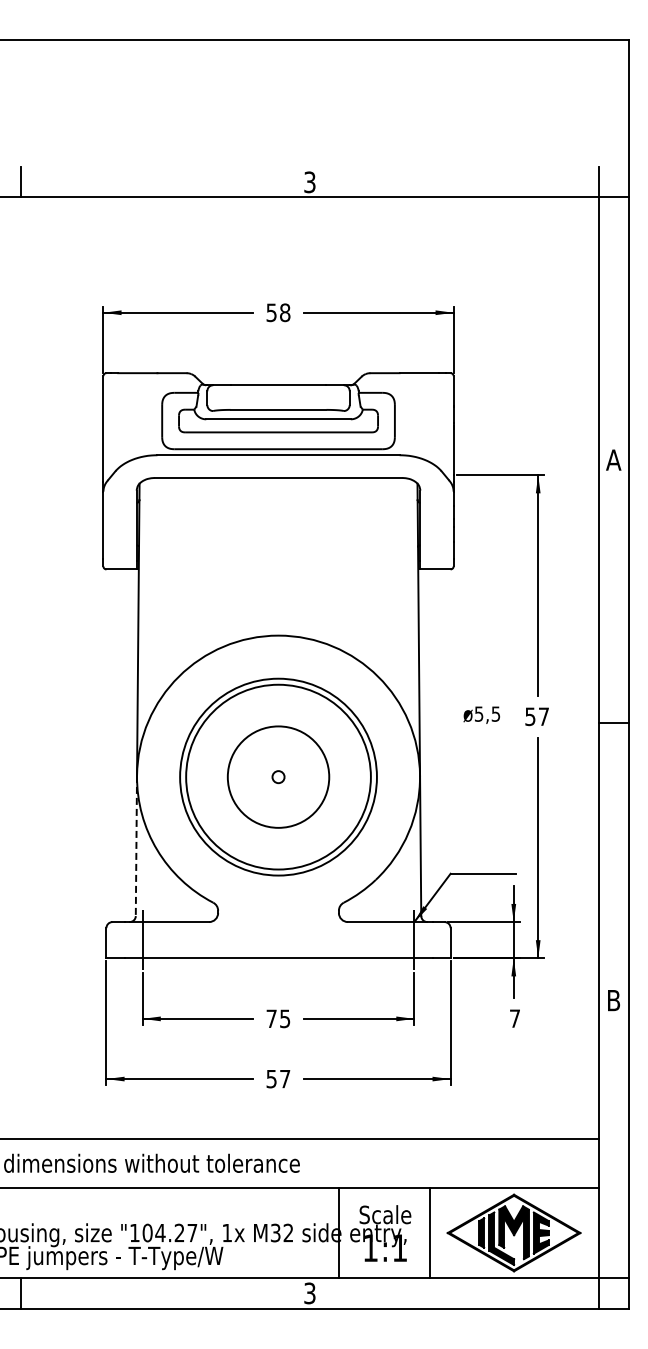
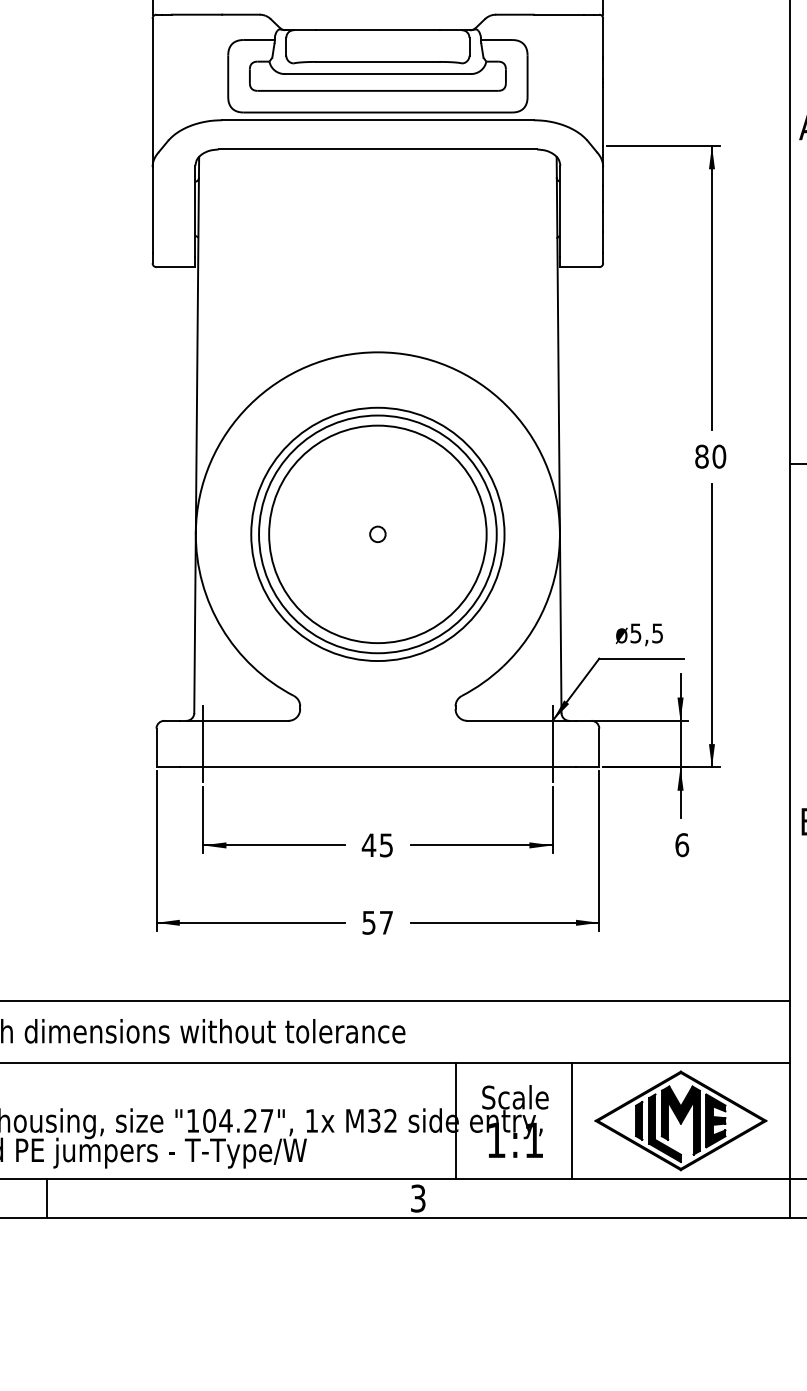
text: (481, 714) -> (639, 633), moved
text: (537, 716) -> (711, 456), 57 -> 80
circle: (278, 776) -> (377, 533), size x1.67
line: (136, 846) -> (195, 623), dashed -> solid
text: (271, 1018) -> (368, 844), 75 -> 45
text: (514, 1018) -> (681, 844), 7 -> 6

